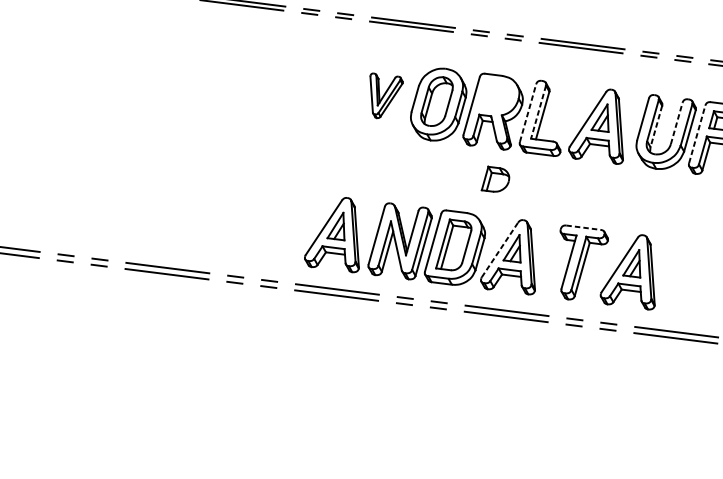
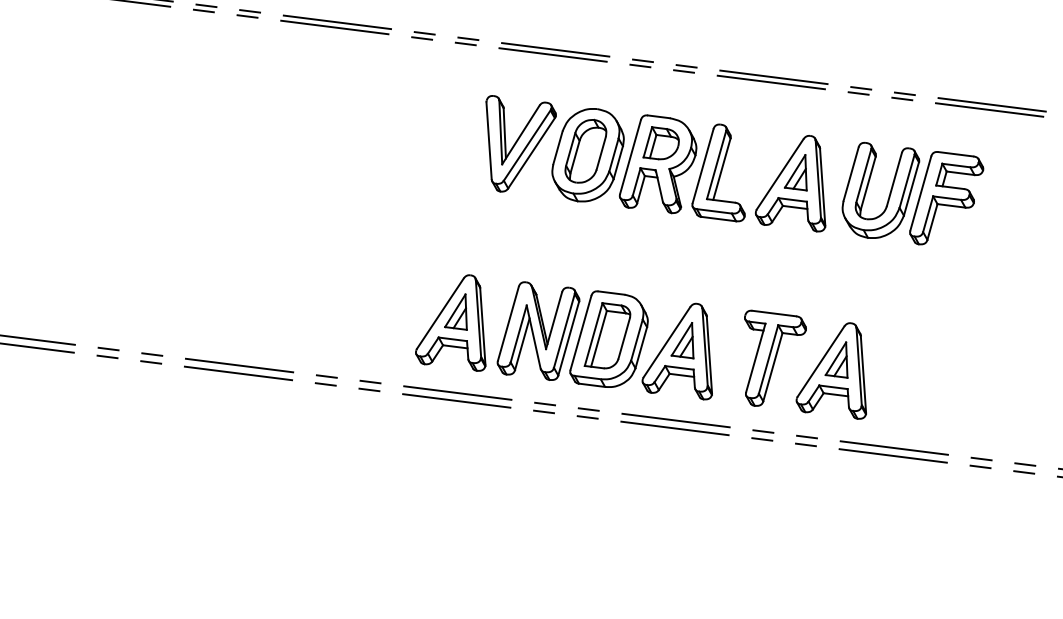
part: (386, 95) -> (520, 143), size x1.67
line: (538, 111) -> (716, 164), dashed -> solid
line: (528, 112) -> (703, 165), dashed -> solid
line: (676, 123) -> (894, 179), dashed -> solid
line: (656, 126) -> (868, 183), dashed -> solid
line: (696, 134) -> (920, 193), dashed -> solid
part: (494, 179) -> (660, 143), moved
line: (583, 227) -> (774, 313), dashed -> solid
line: (500, 249) -> (667, 341), dashed -> solid

